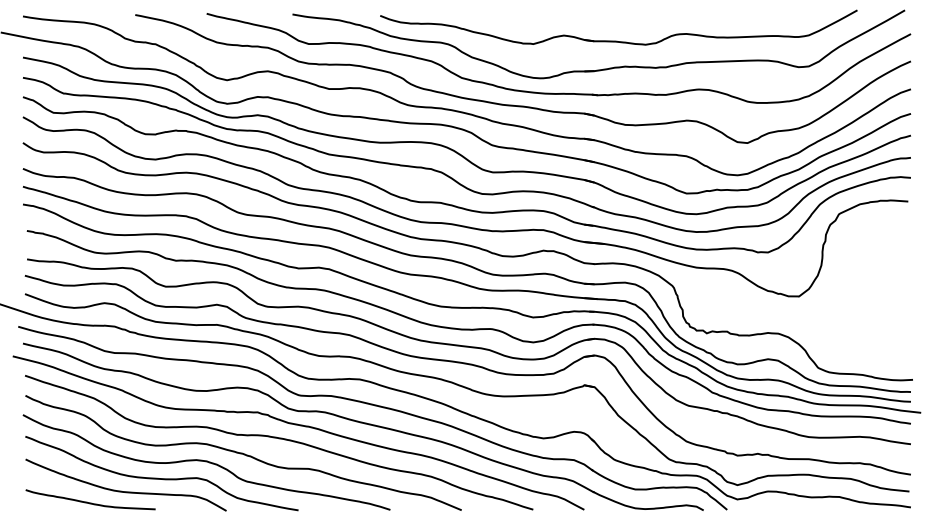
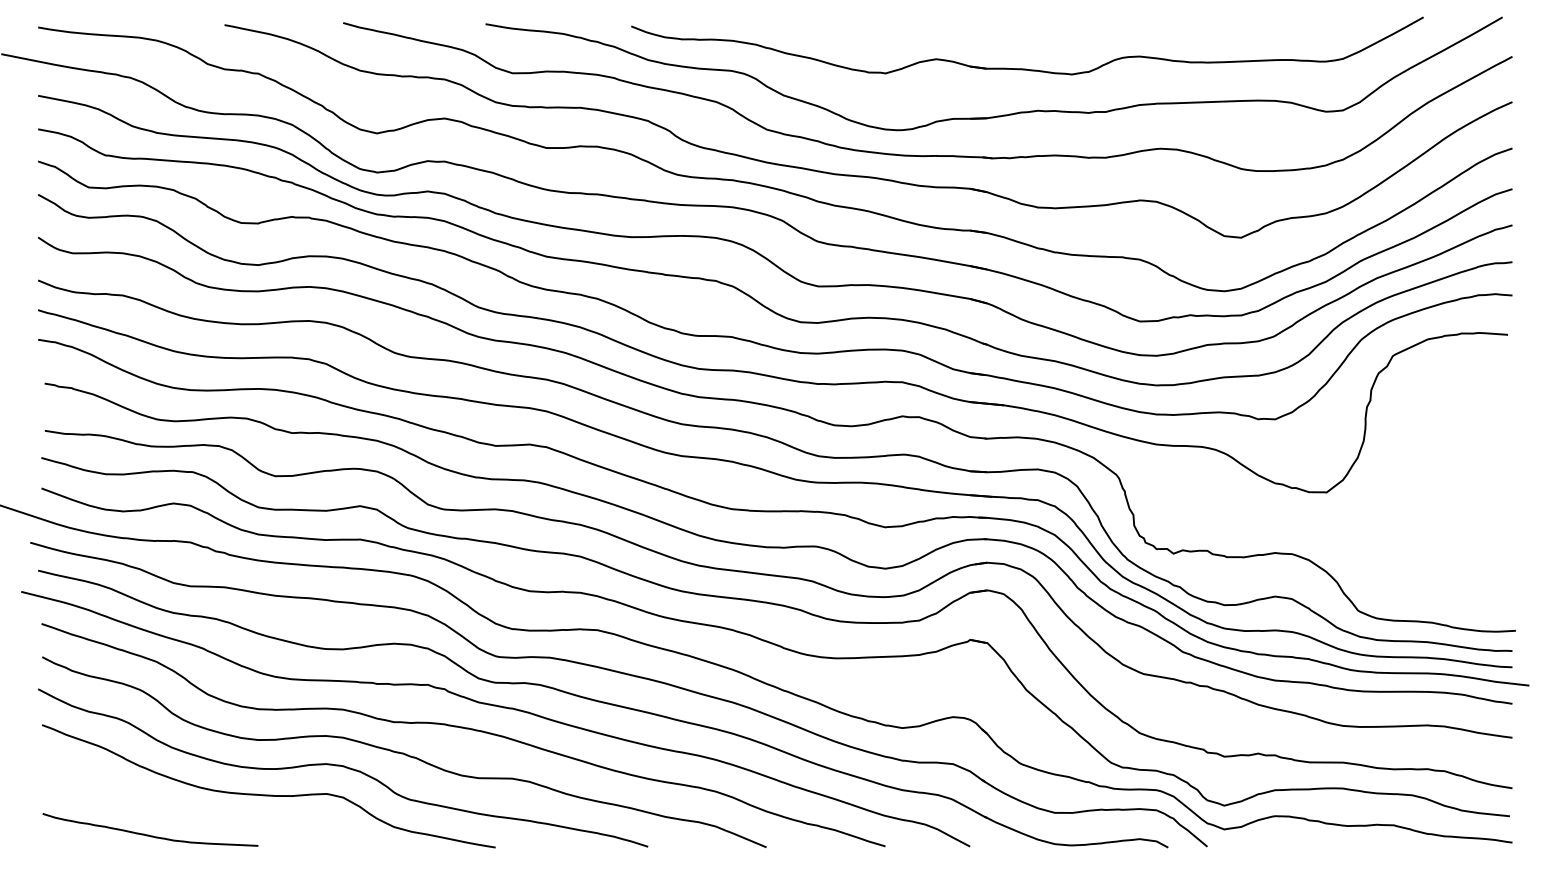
curve: (125, 491) -> (208, 816), removed

